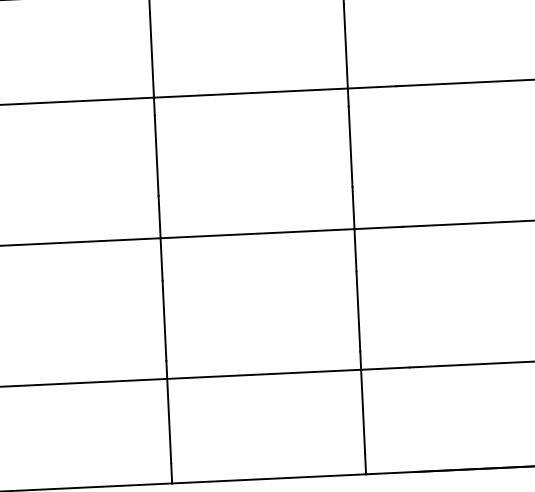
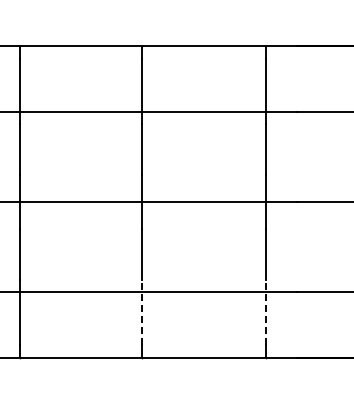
line: (362, 402) -> (265, 312), solid -> dashed
line: (168, 411) -> (142, 312), solid -> dashed

